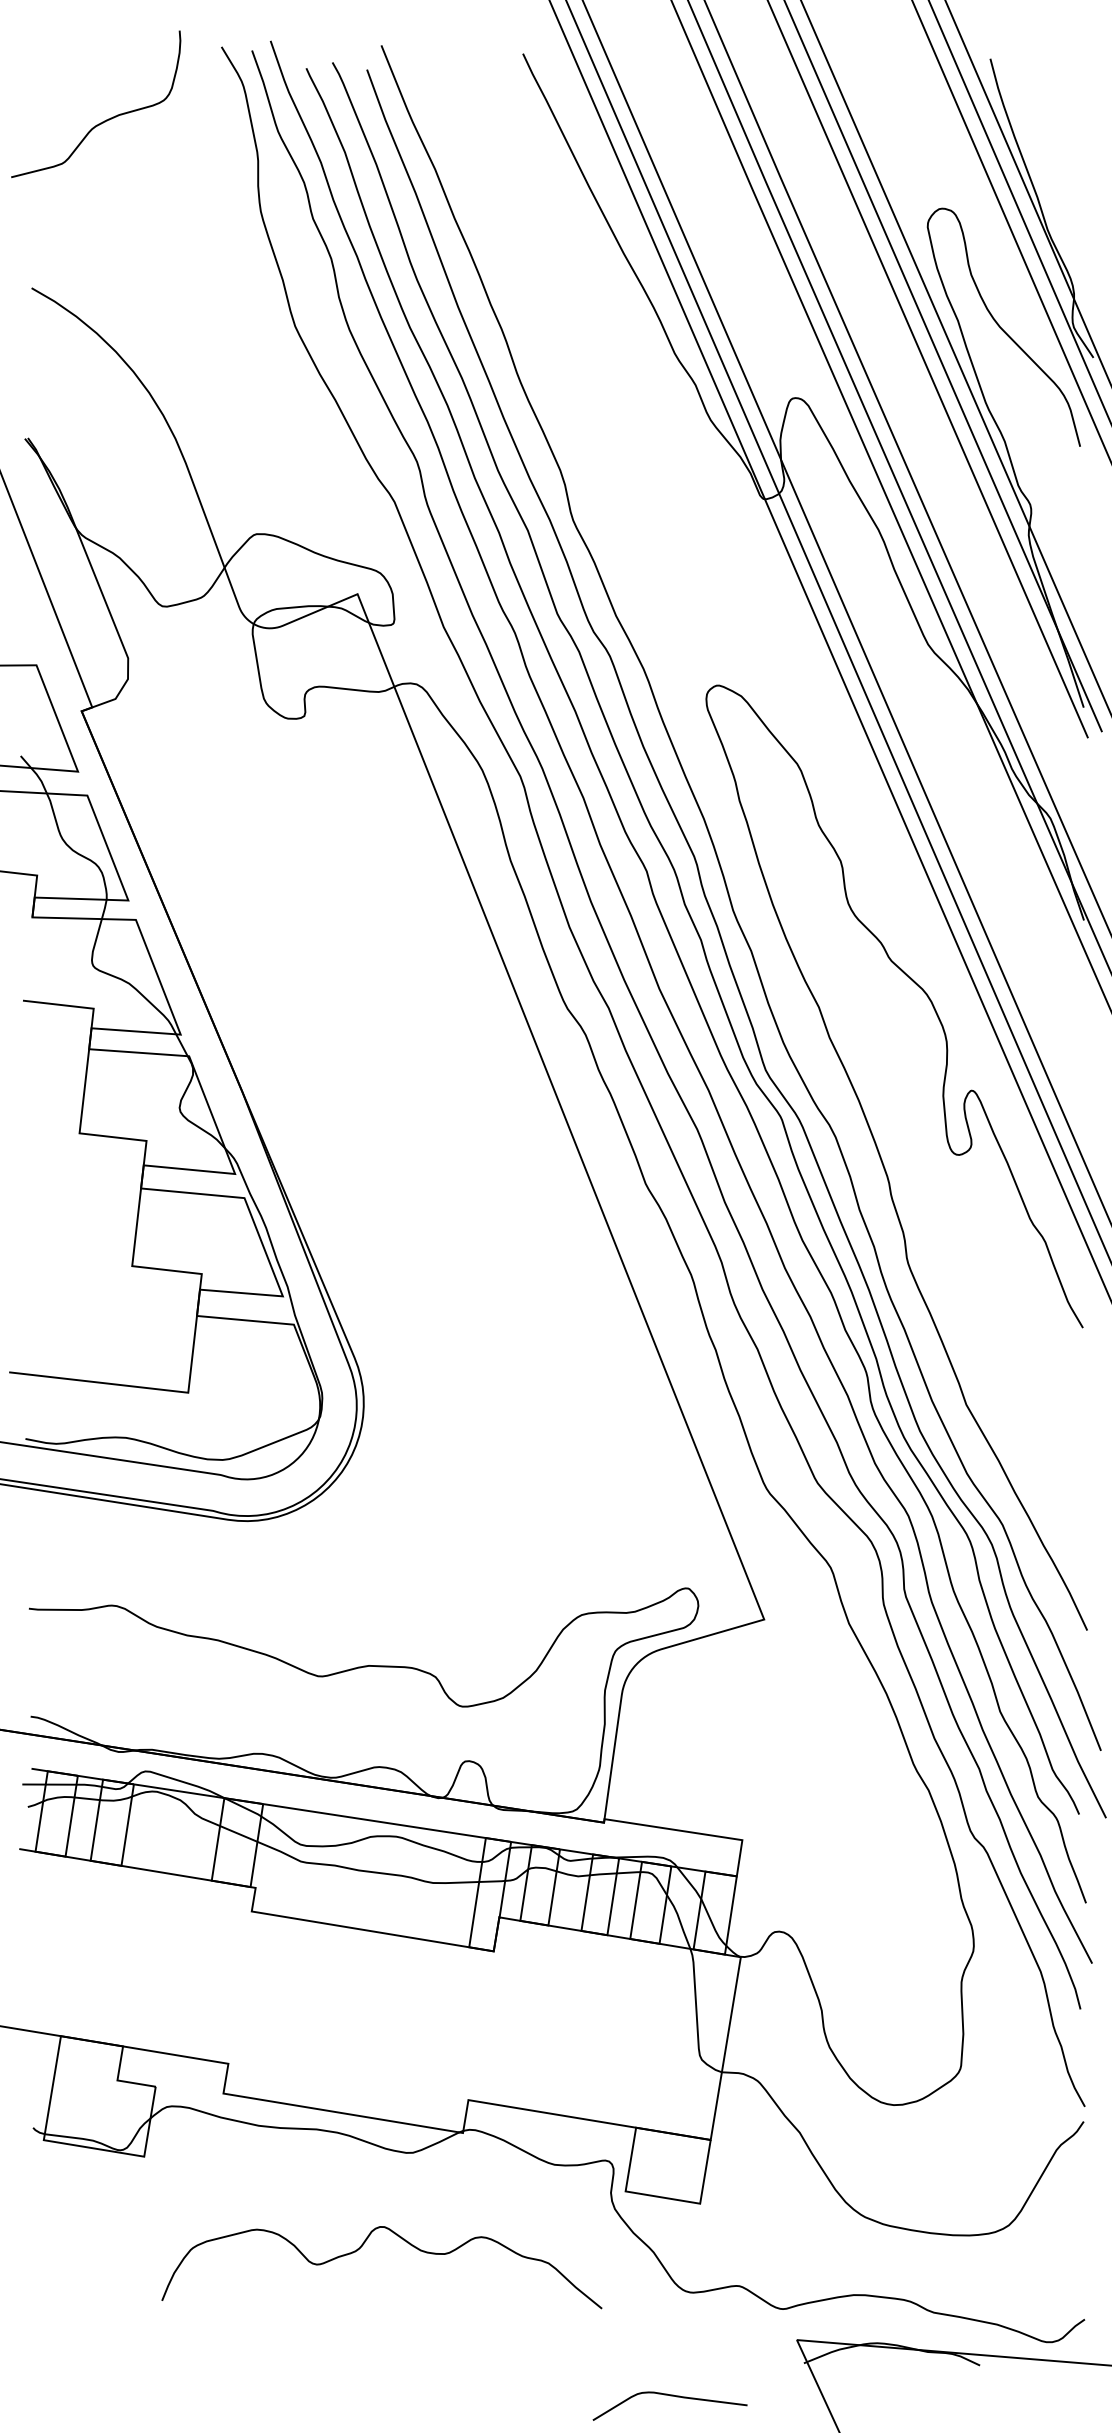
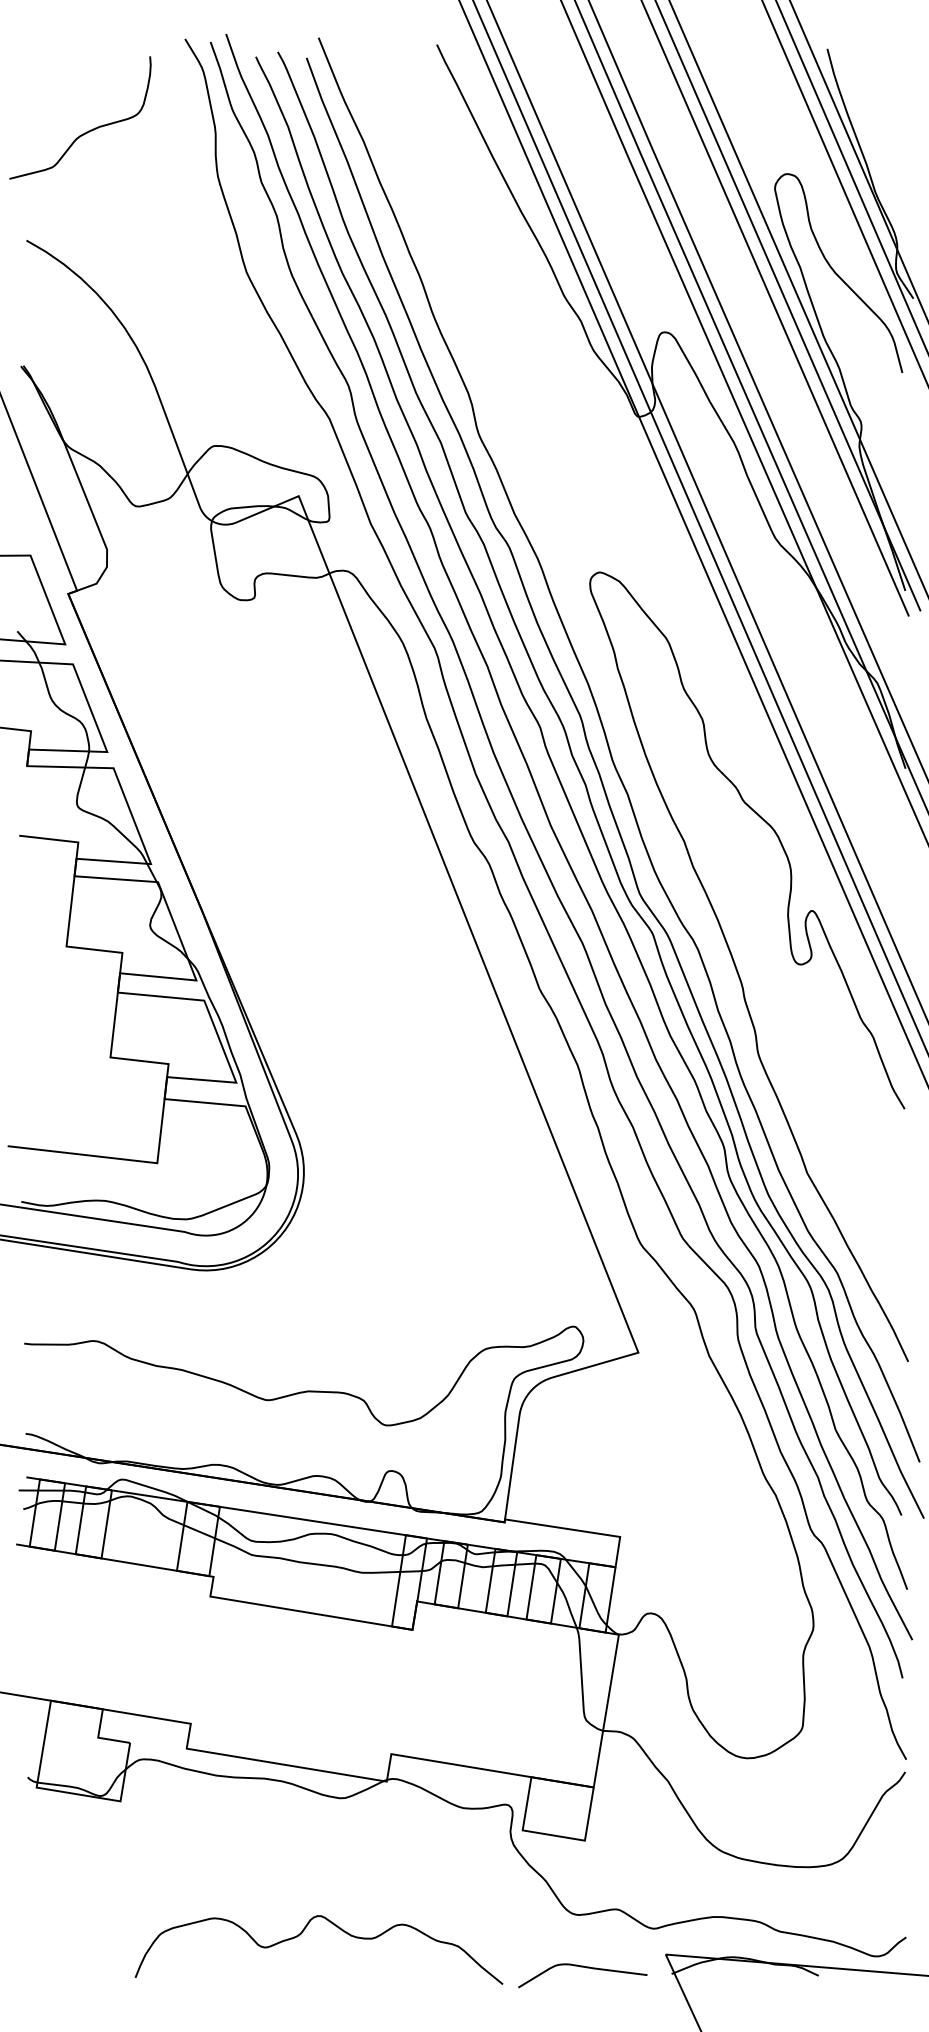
curve: (103, 120) -> (86, 131), moved
curve: (362, 2247) -> (302, 1933), moved
curve: (669, 2396) -> (582, 1967), moved

